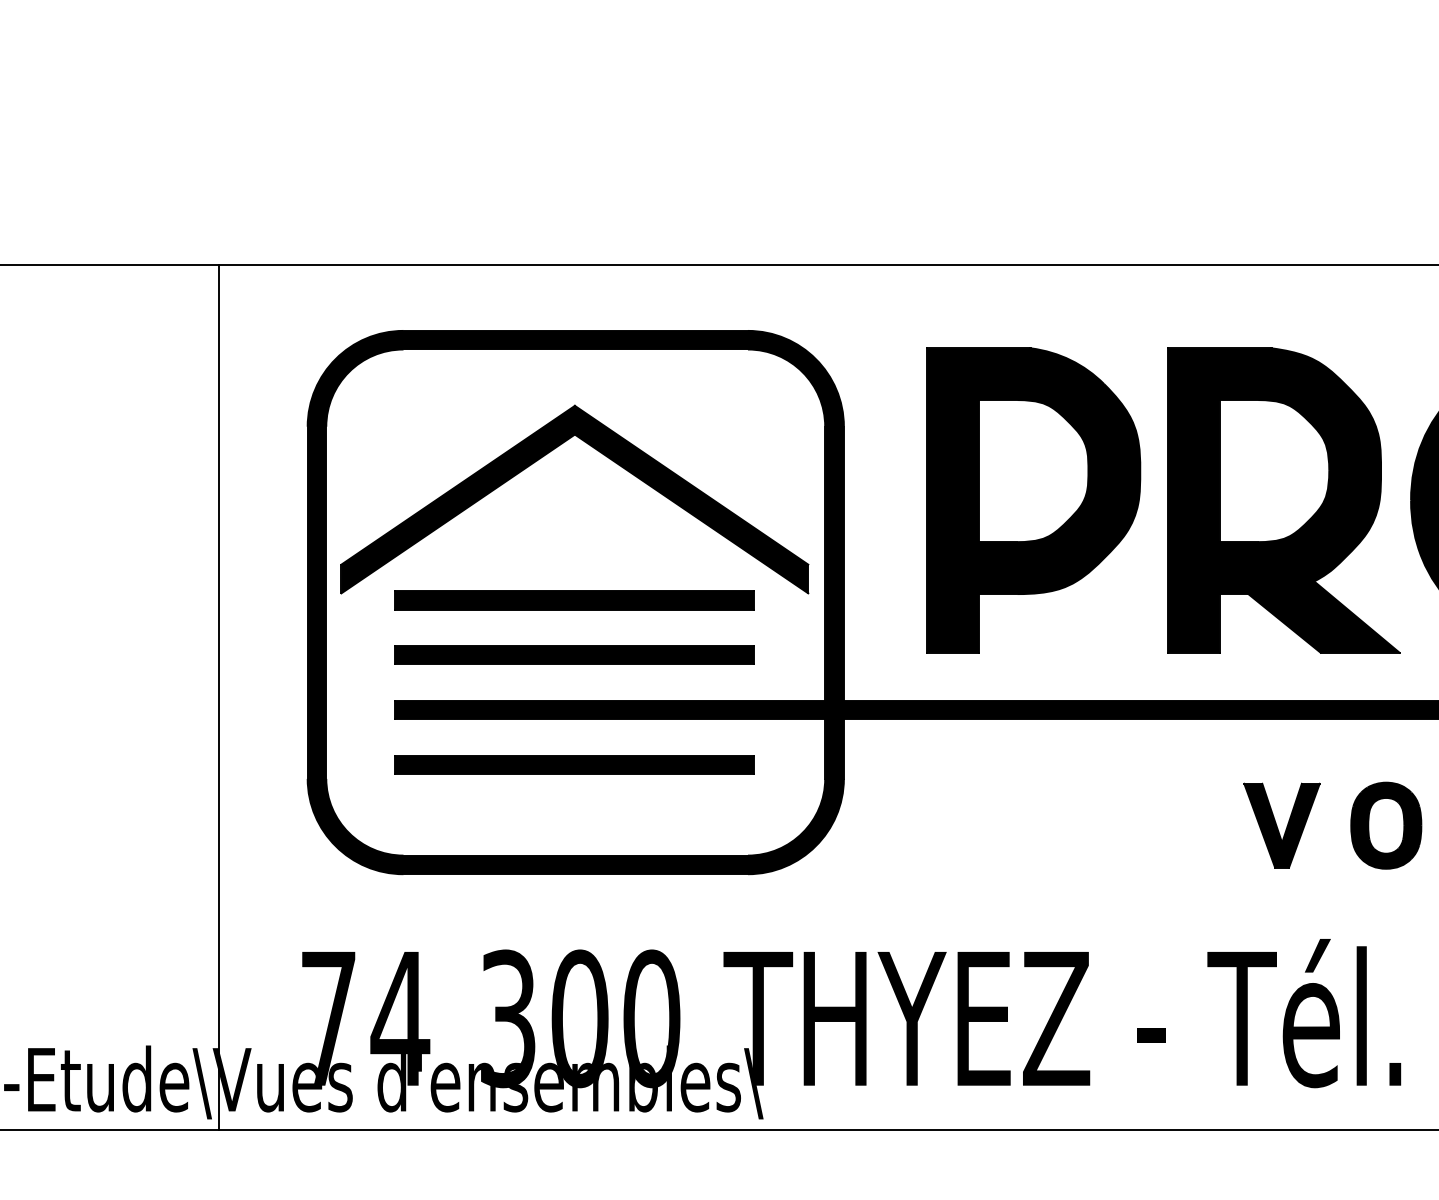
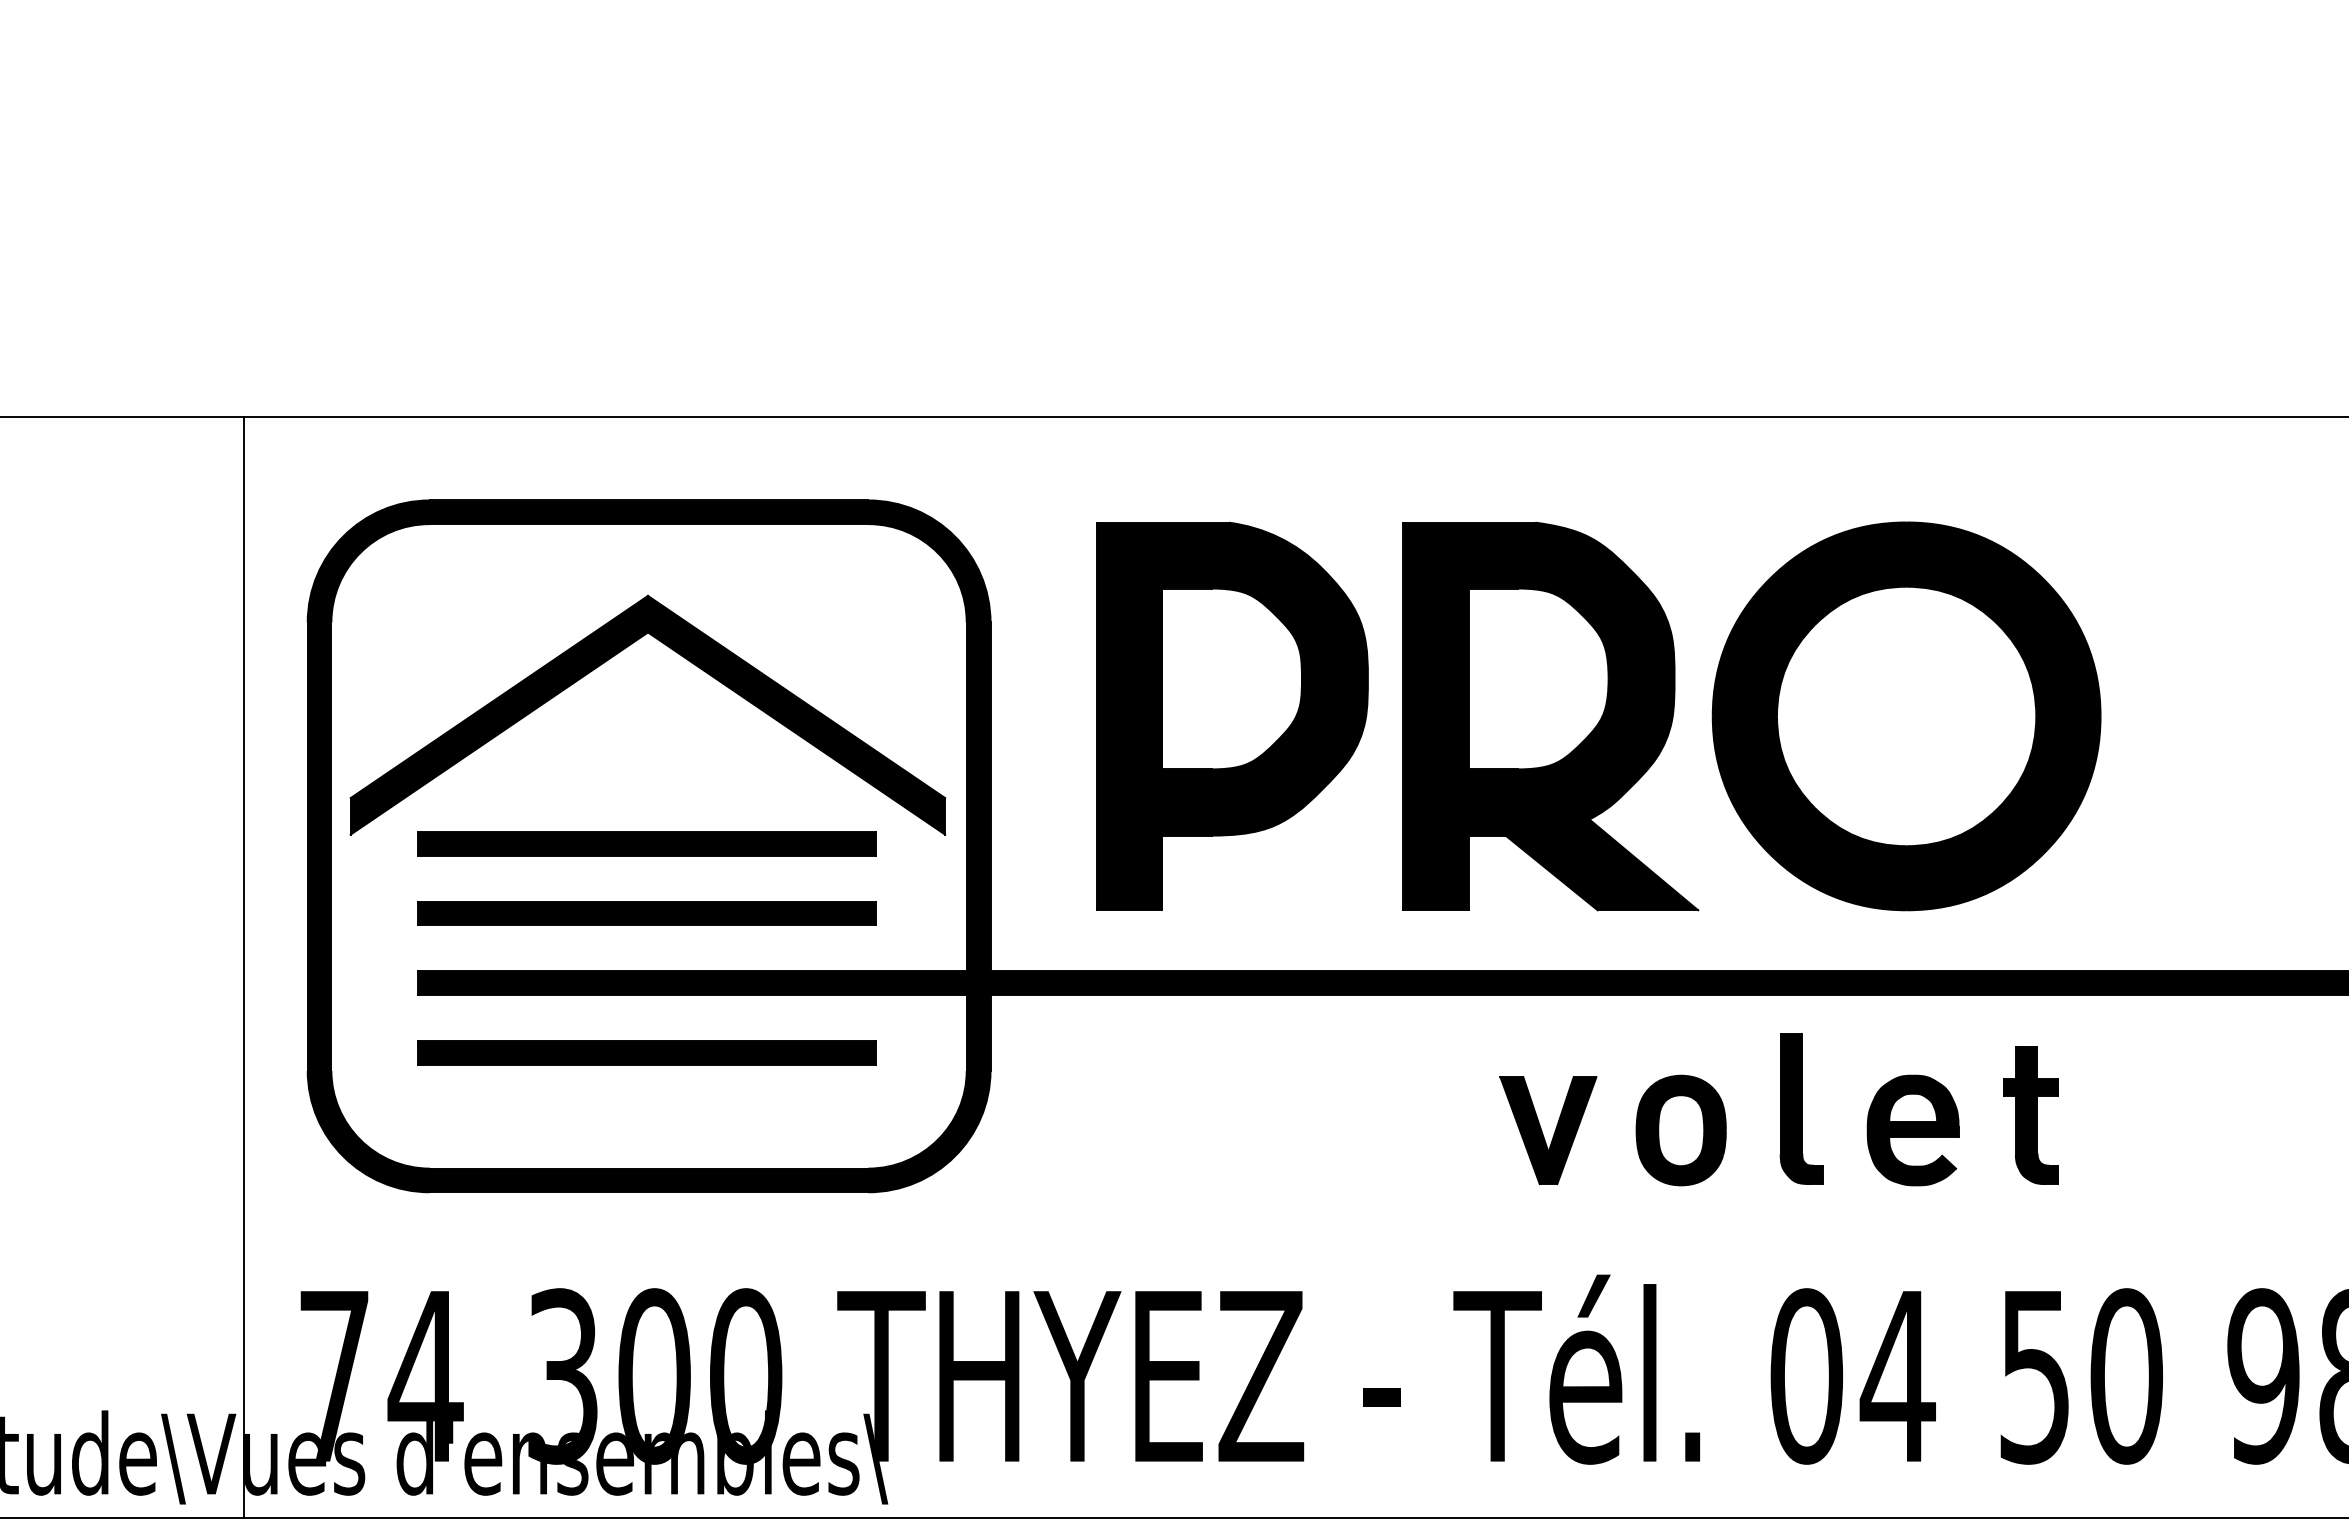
line: (218, 696) -> (243, 966), moved

